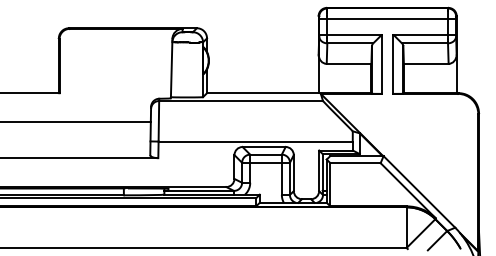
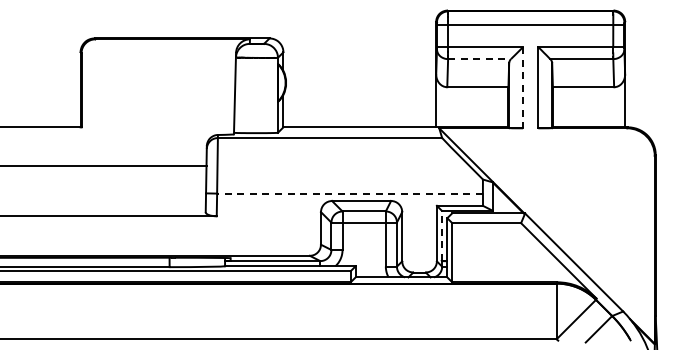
line: (351, 43) -> (480, 59), solid -> dashed
line: (382, 64) -> (523, 87), solid -> dashed
line: (256, 141) -> (350, 193), solid -> dashed
line: (322, 172) -> (441, 235), solid -> dashed

